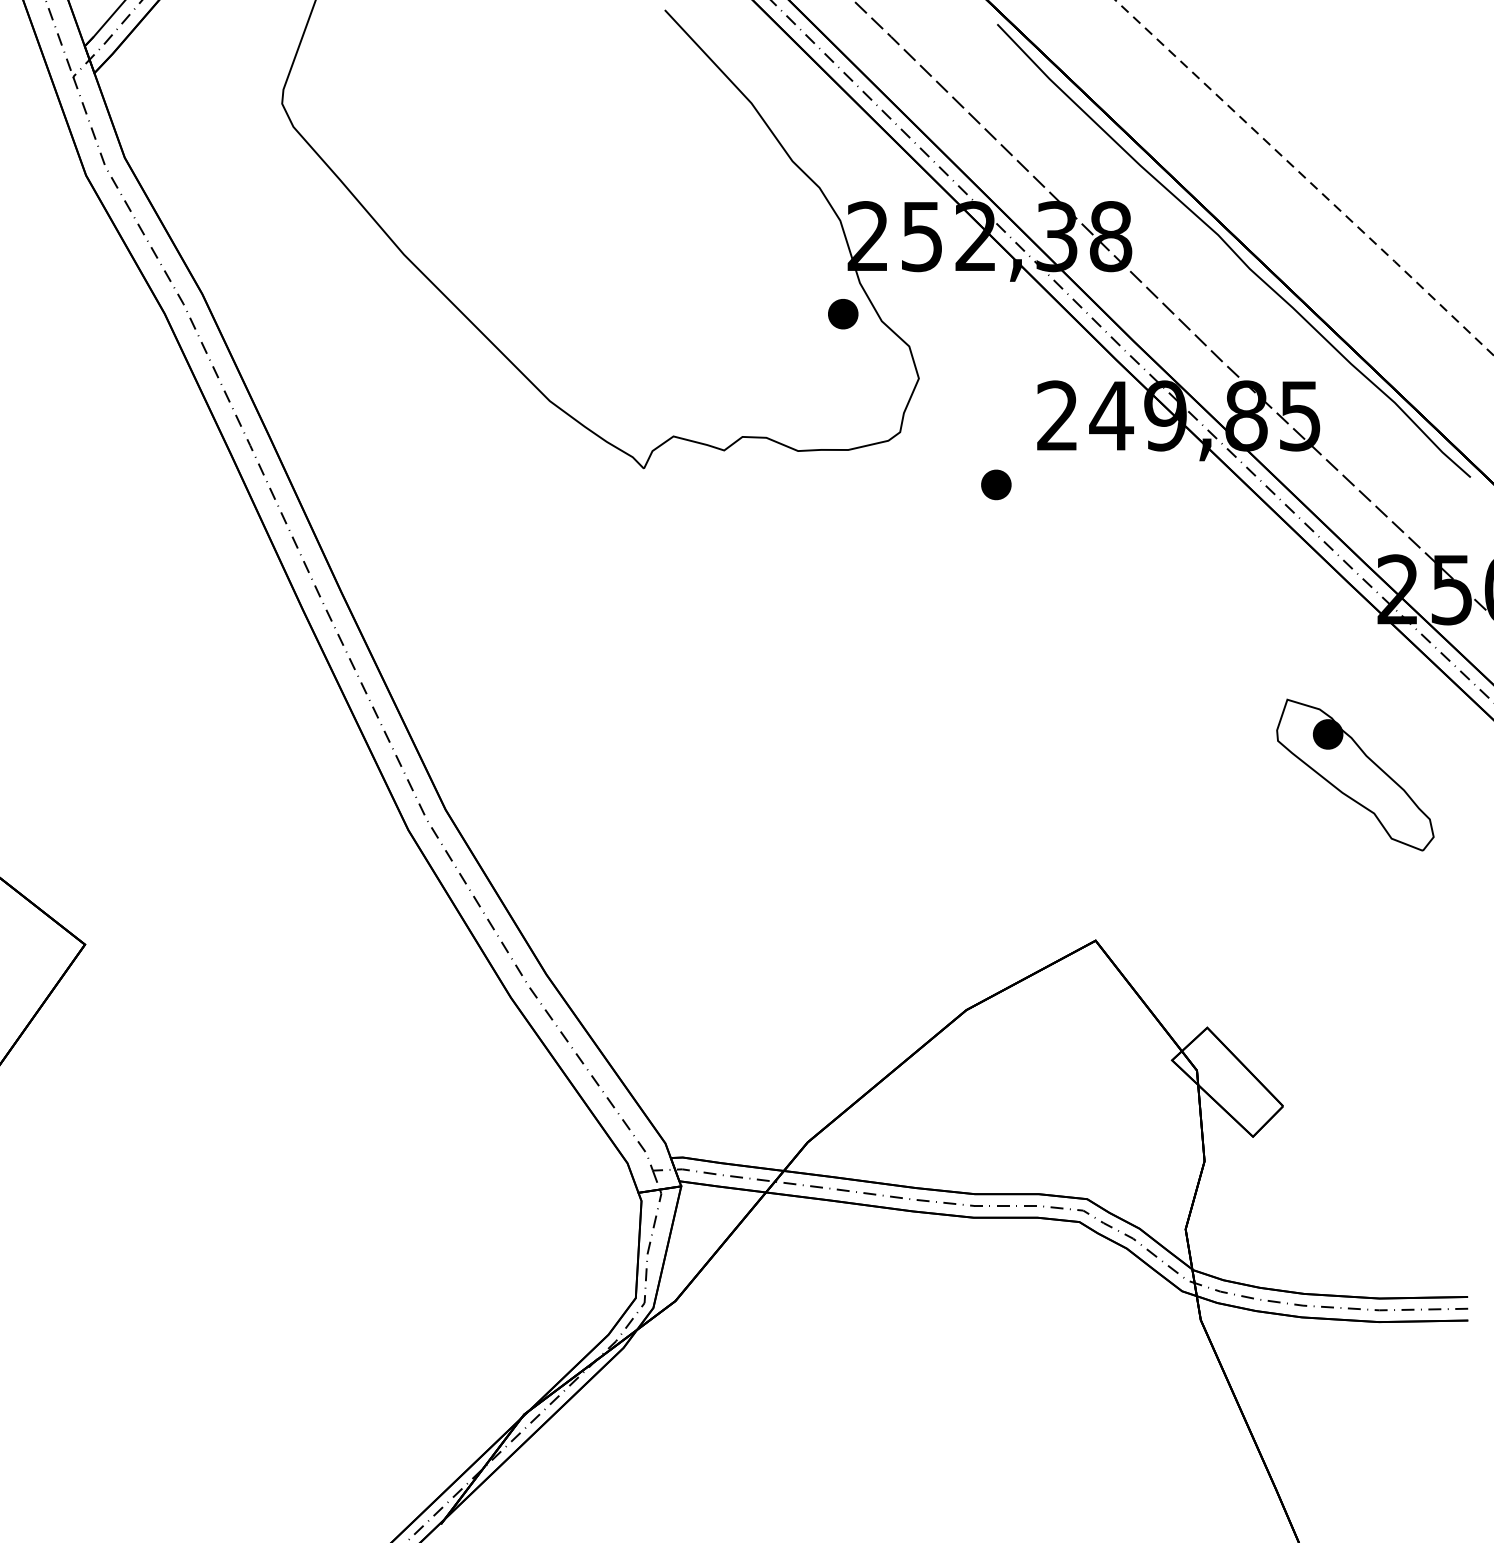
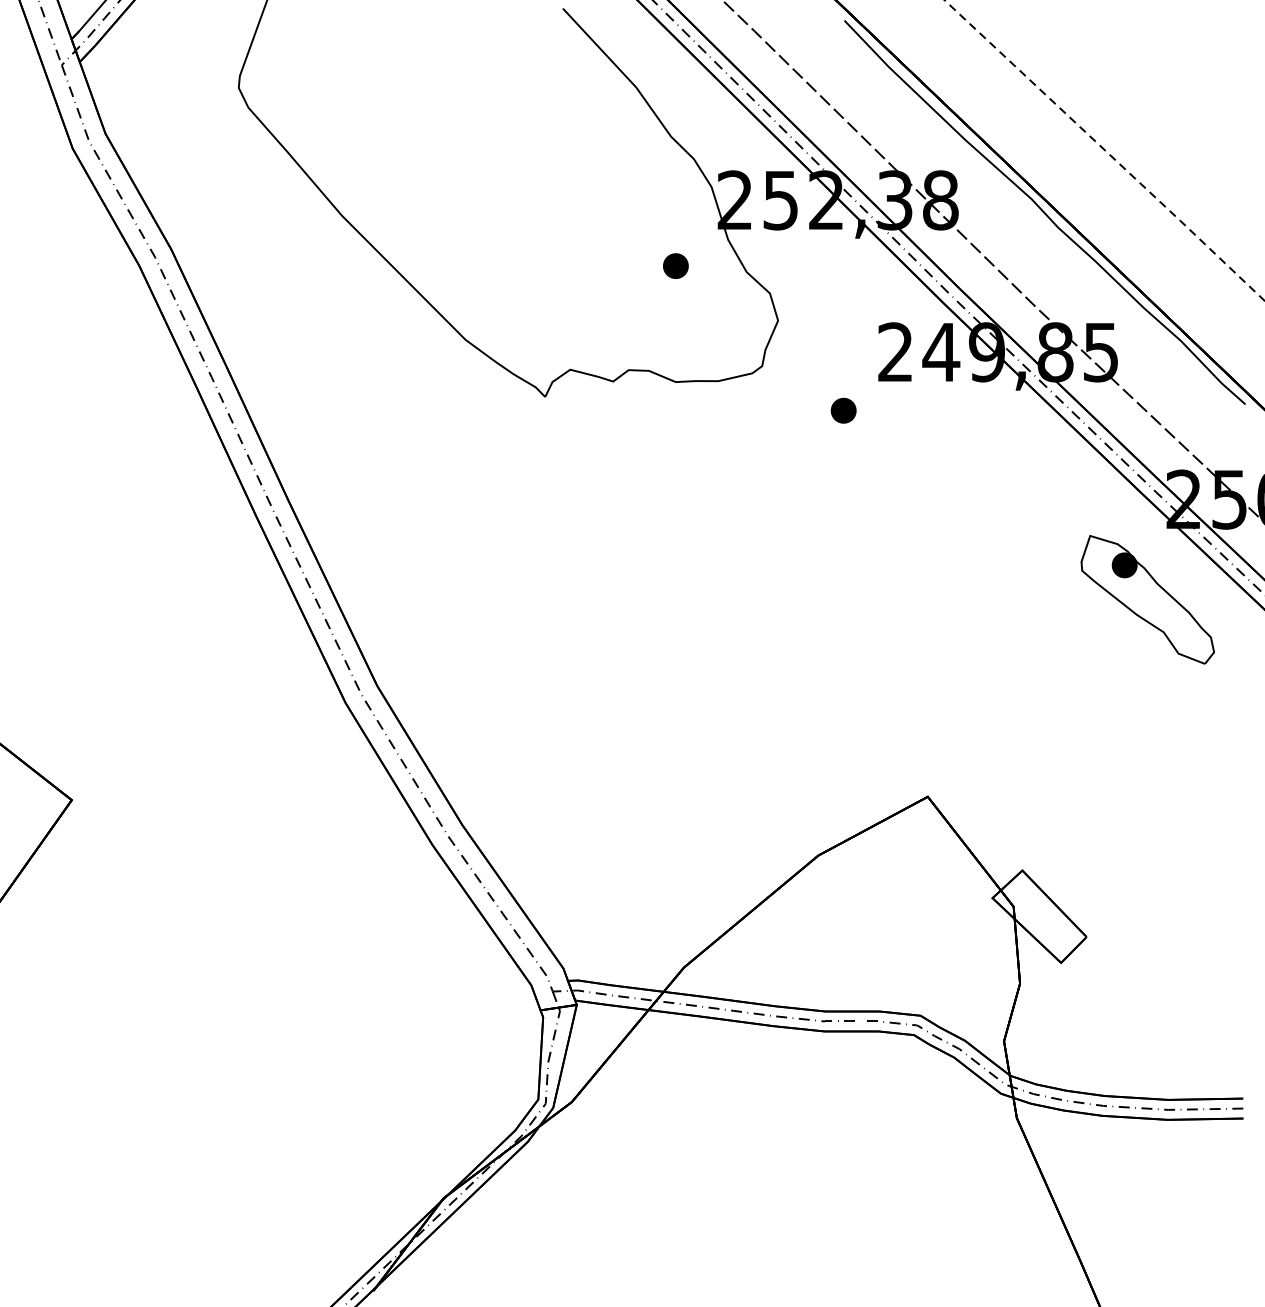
part: (843, 314) -> (676, 266), moved
part: (1355, 774) -> (1147, 599), moved

